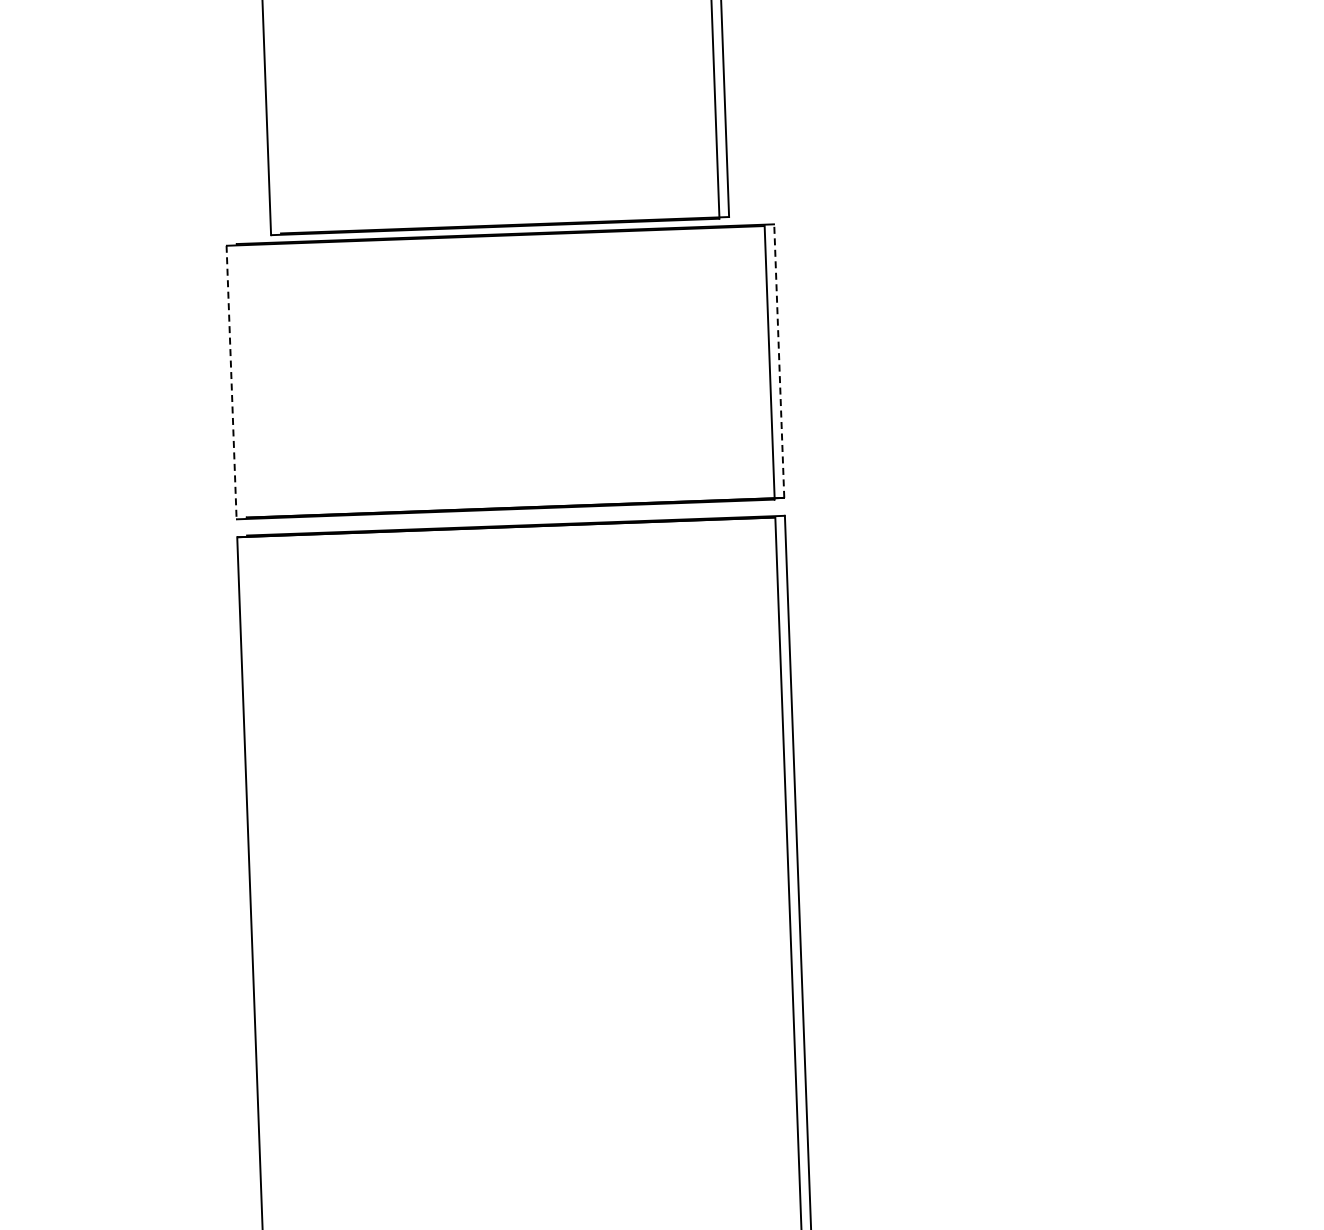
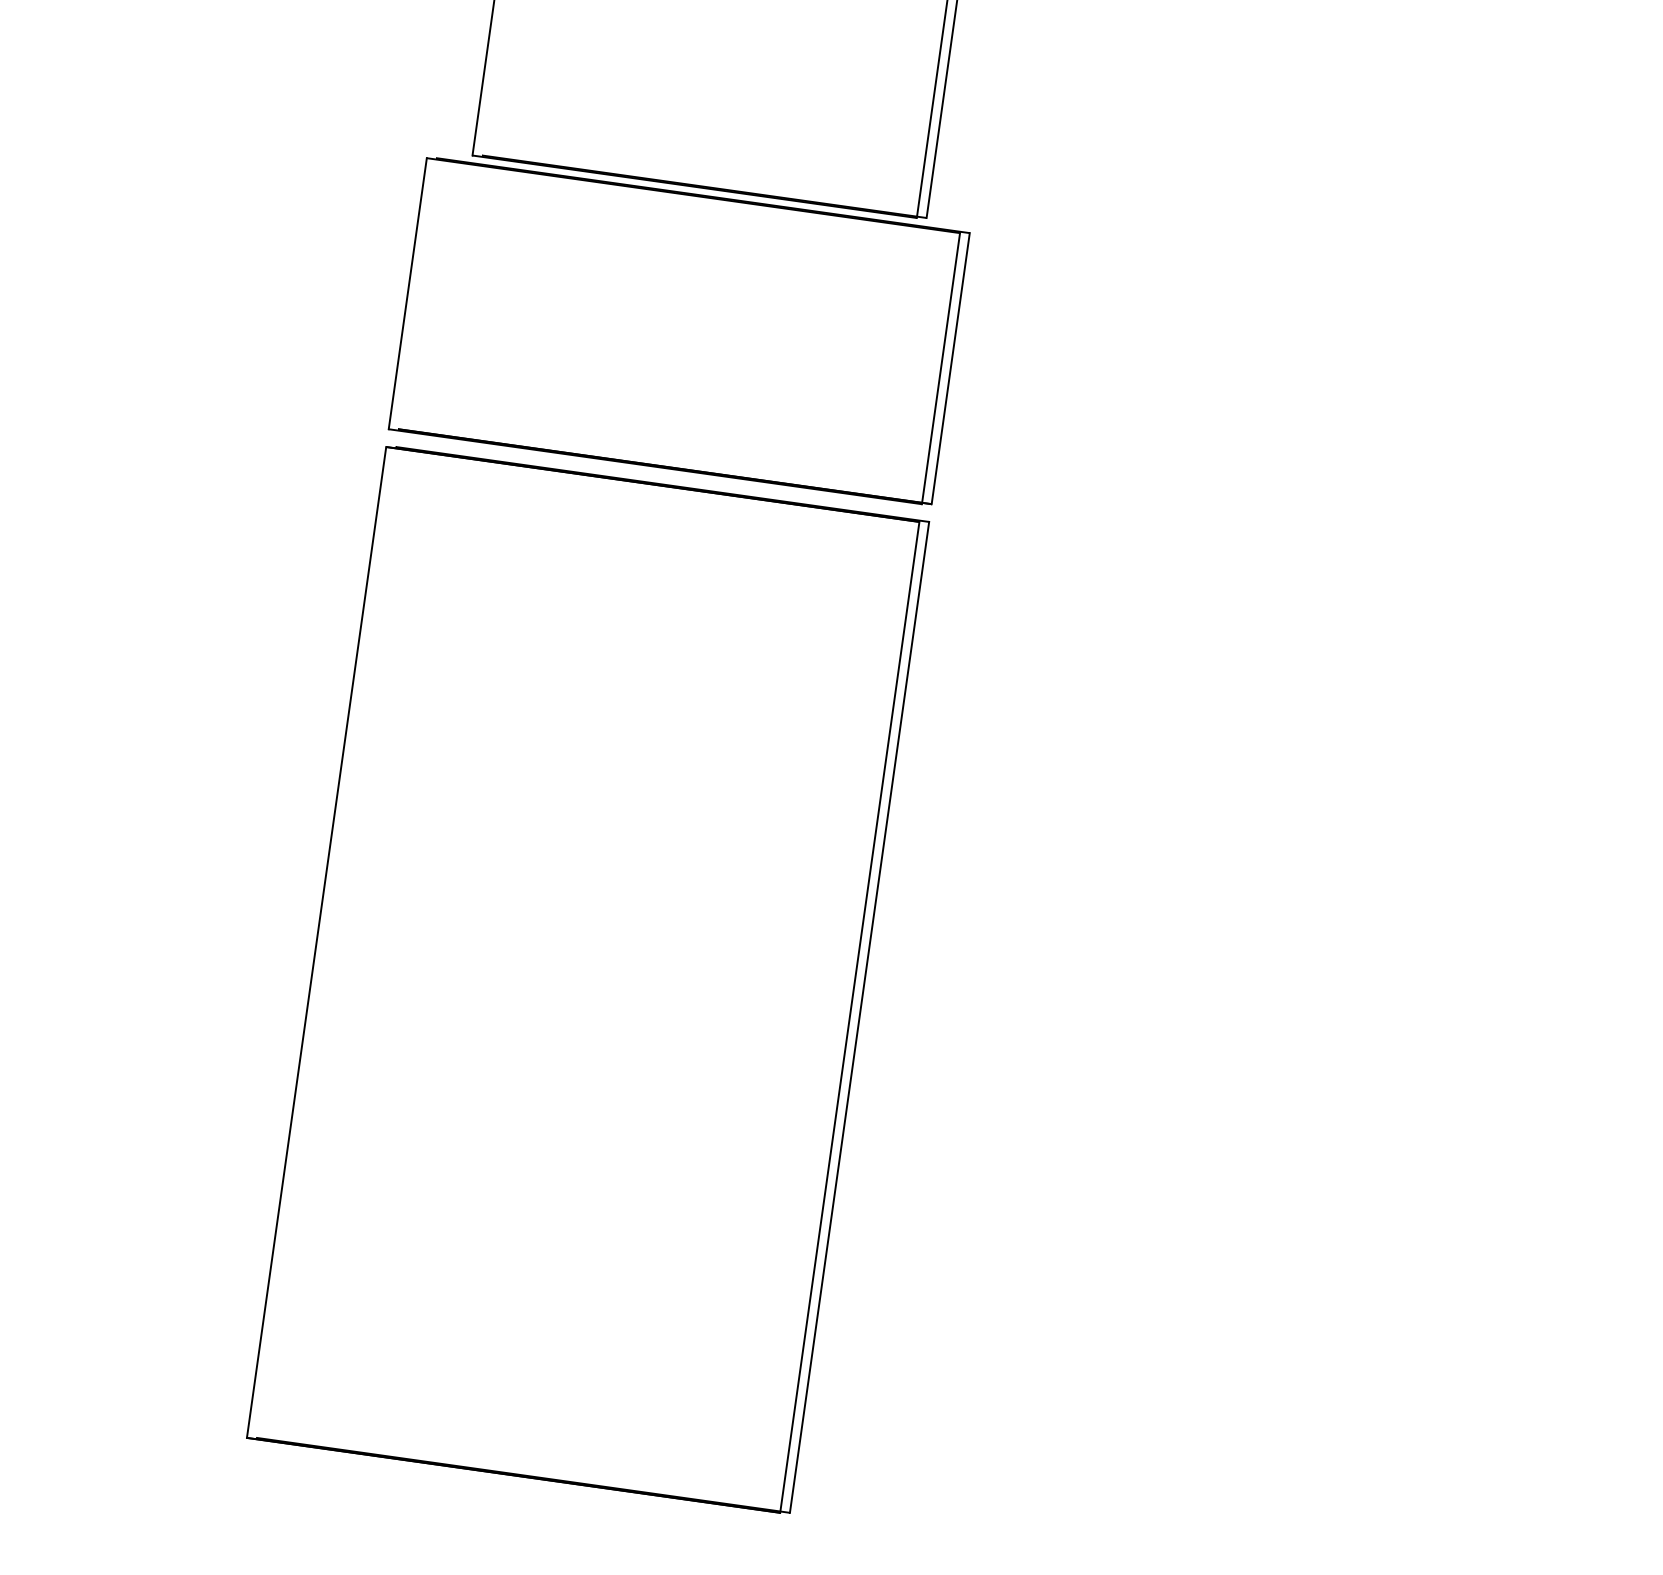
line: (779, 361) -> (950, 368), dashed -> solid
line: (231, 382) -> (407, 293), dashed -> solid

